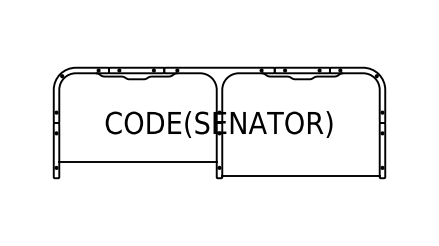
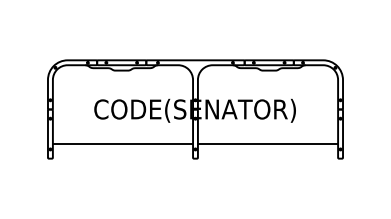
line: (300, 175) -> (267, 143), moved

